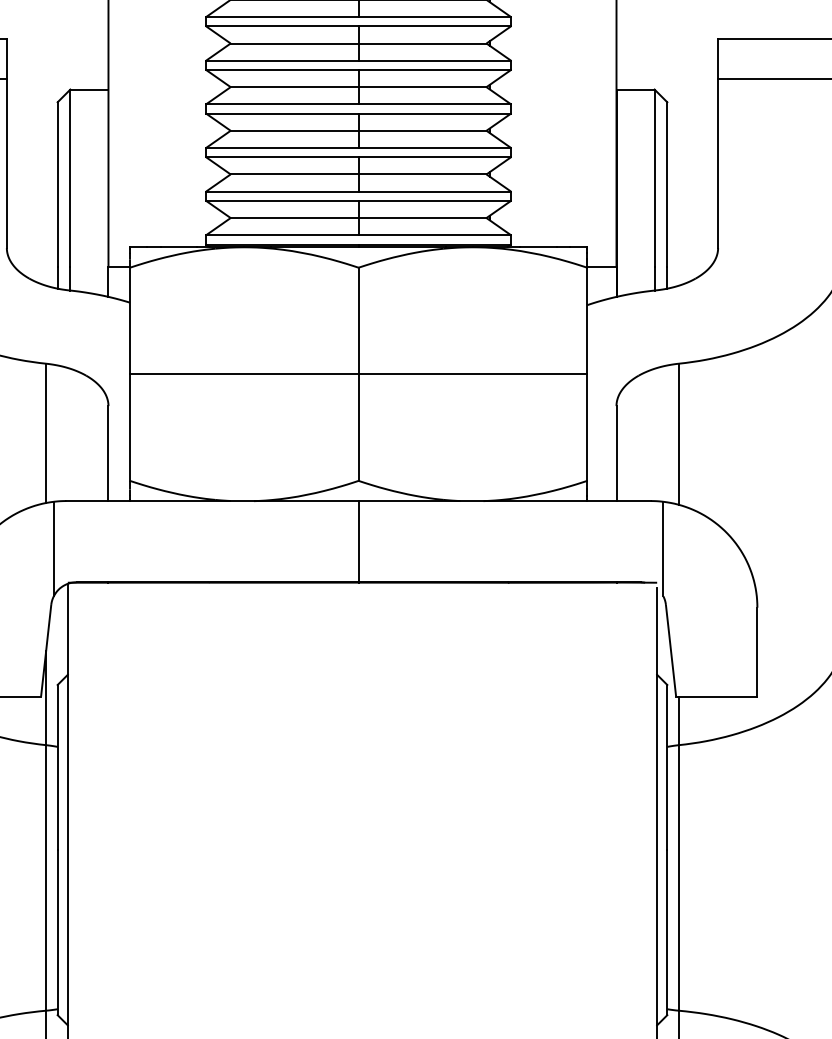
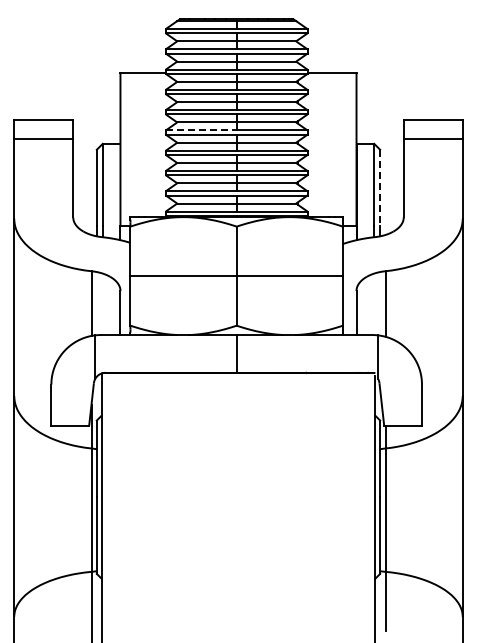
line: (282, 60) -> (201, 130), solid -> dashed
line: (668, 185) -> (380, 188), solid -> dashed

